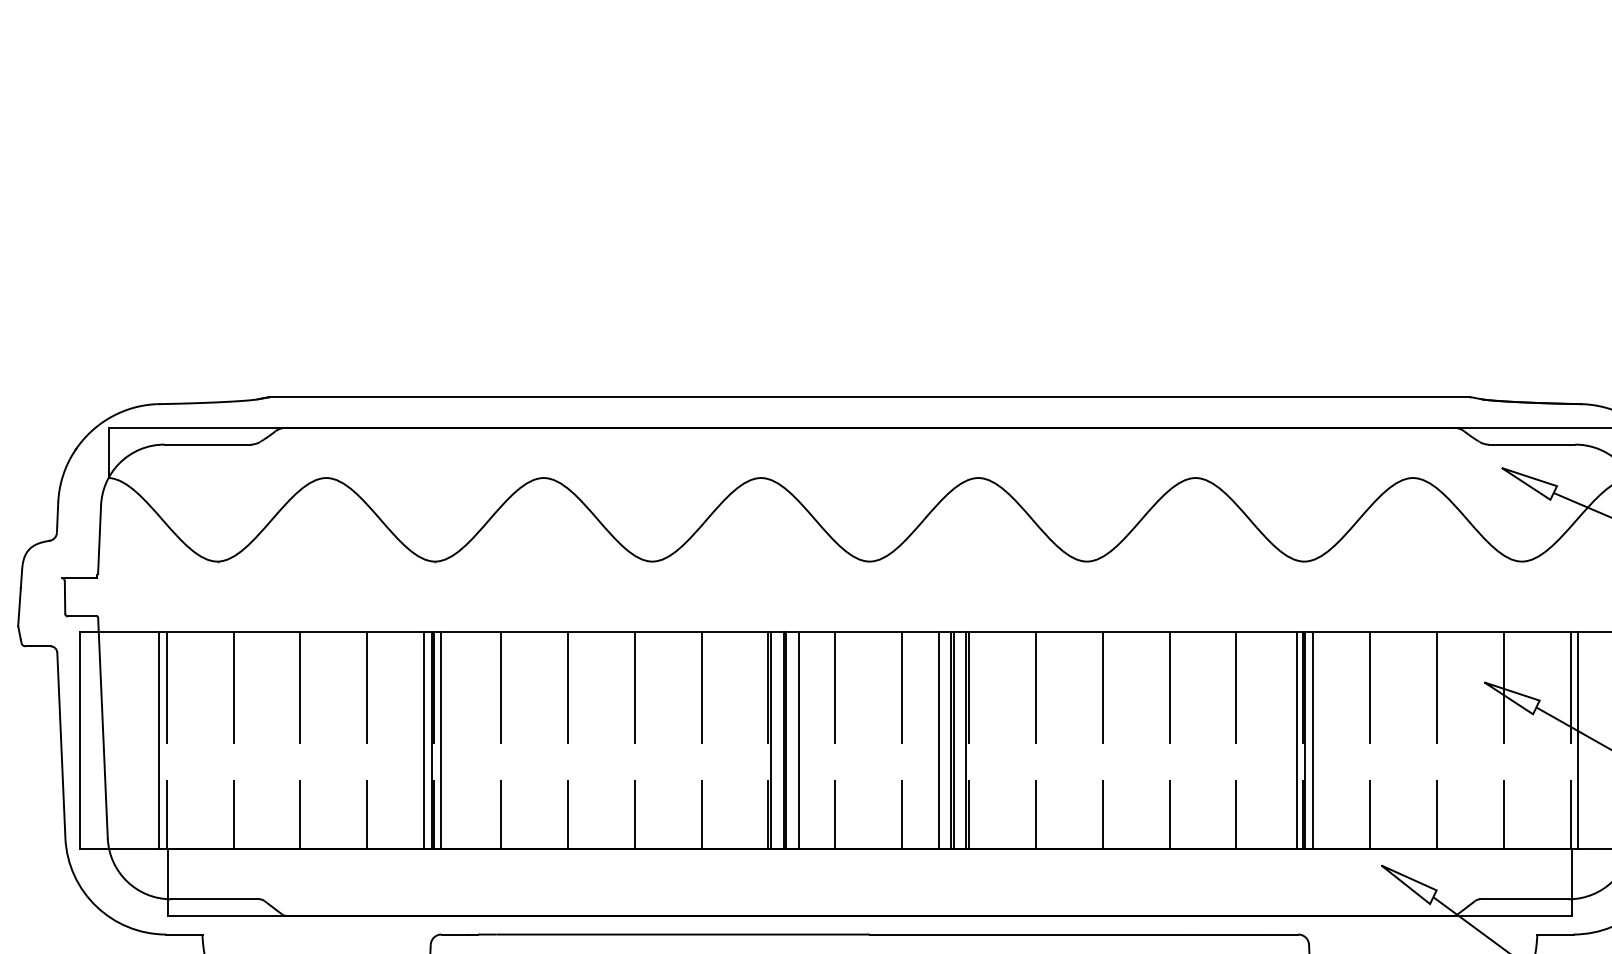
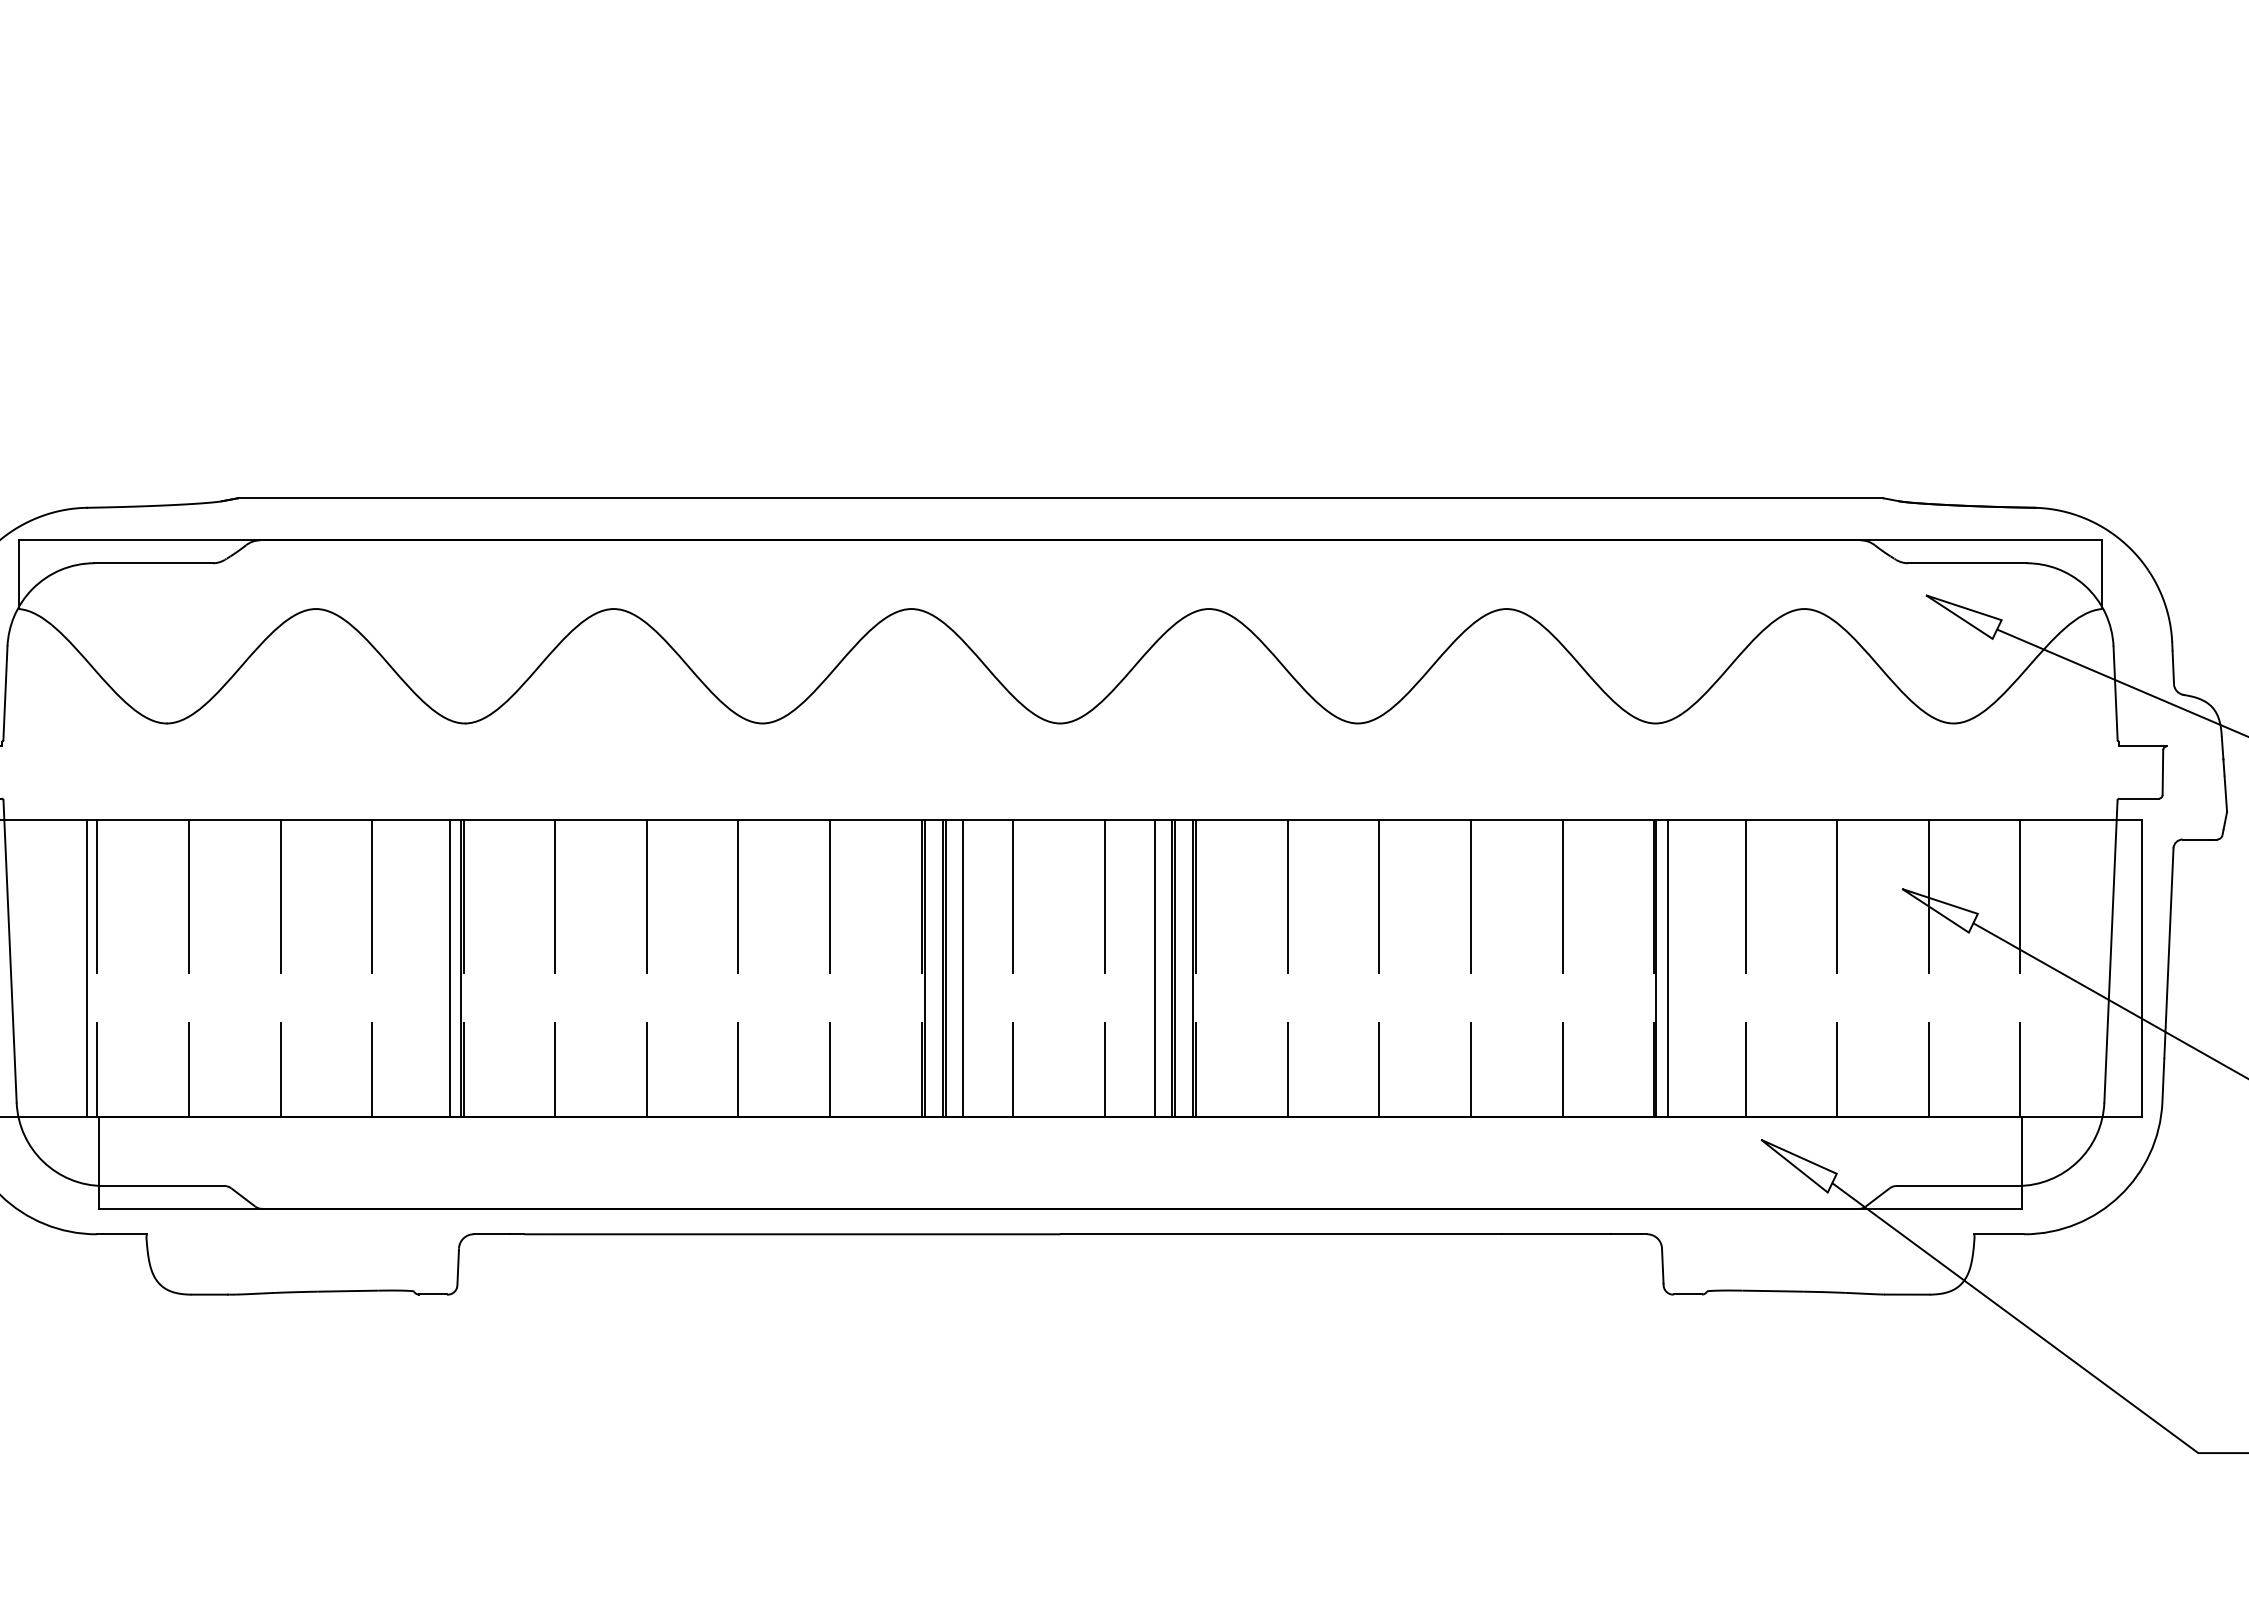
line: (440, 740) -> (472, 968), removed
line: (1296, 740) -> (1644, 968), removed
line: (1578, 740) -> (2030, 968), removed

